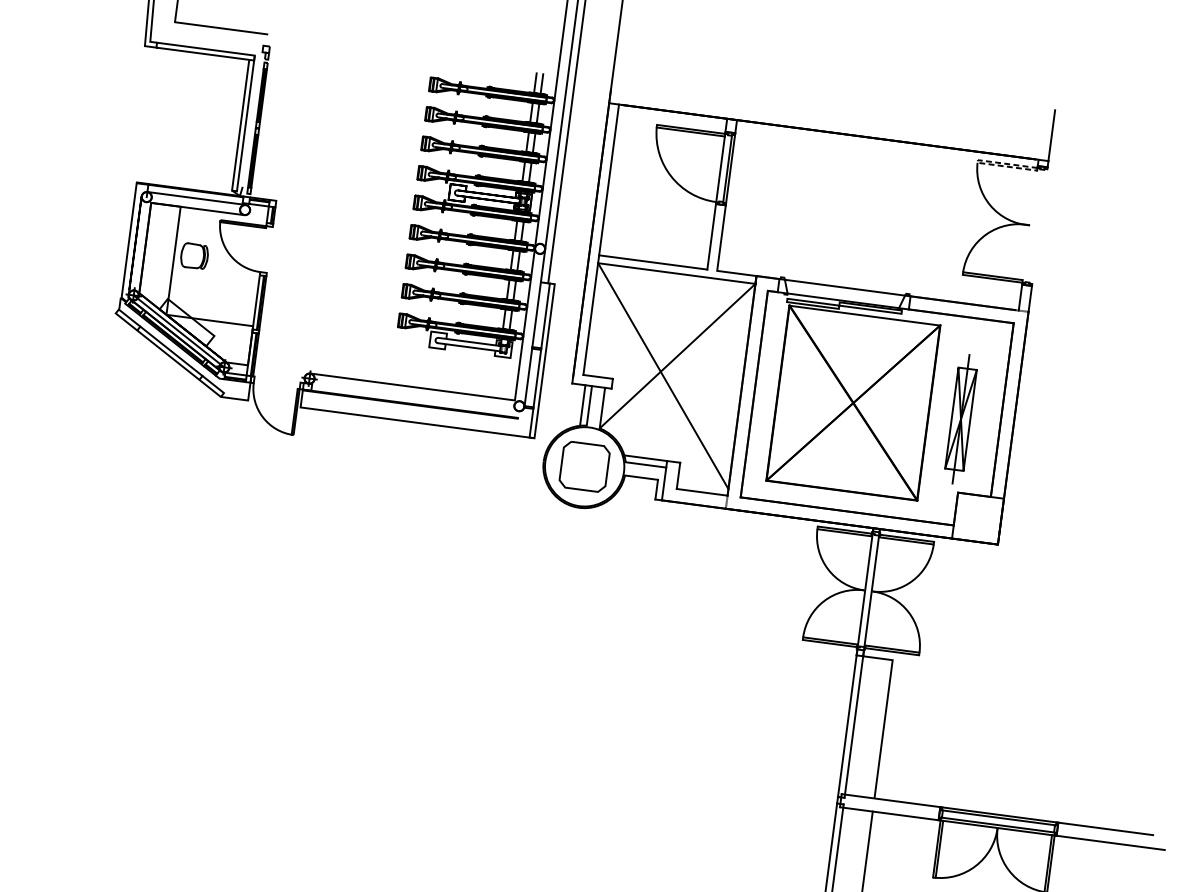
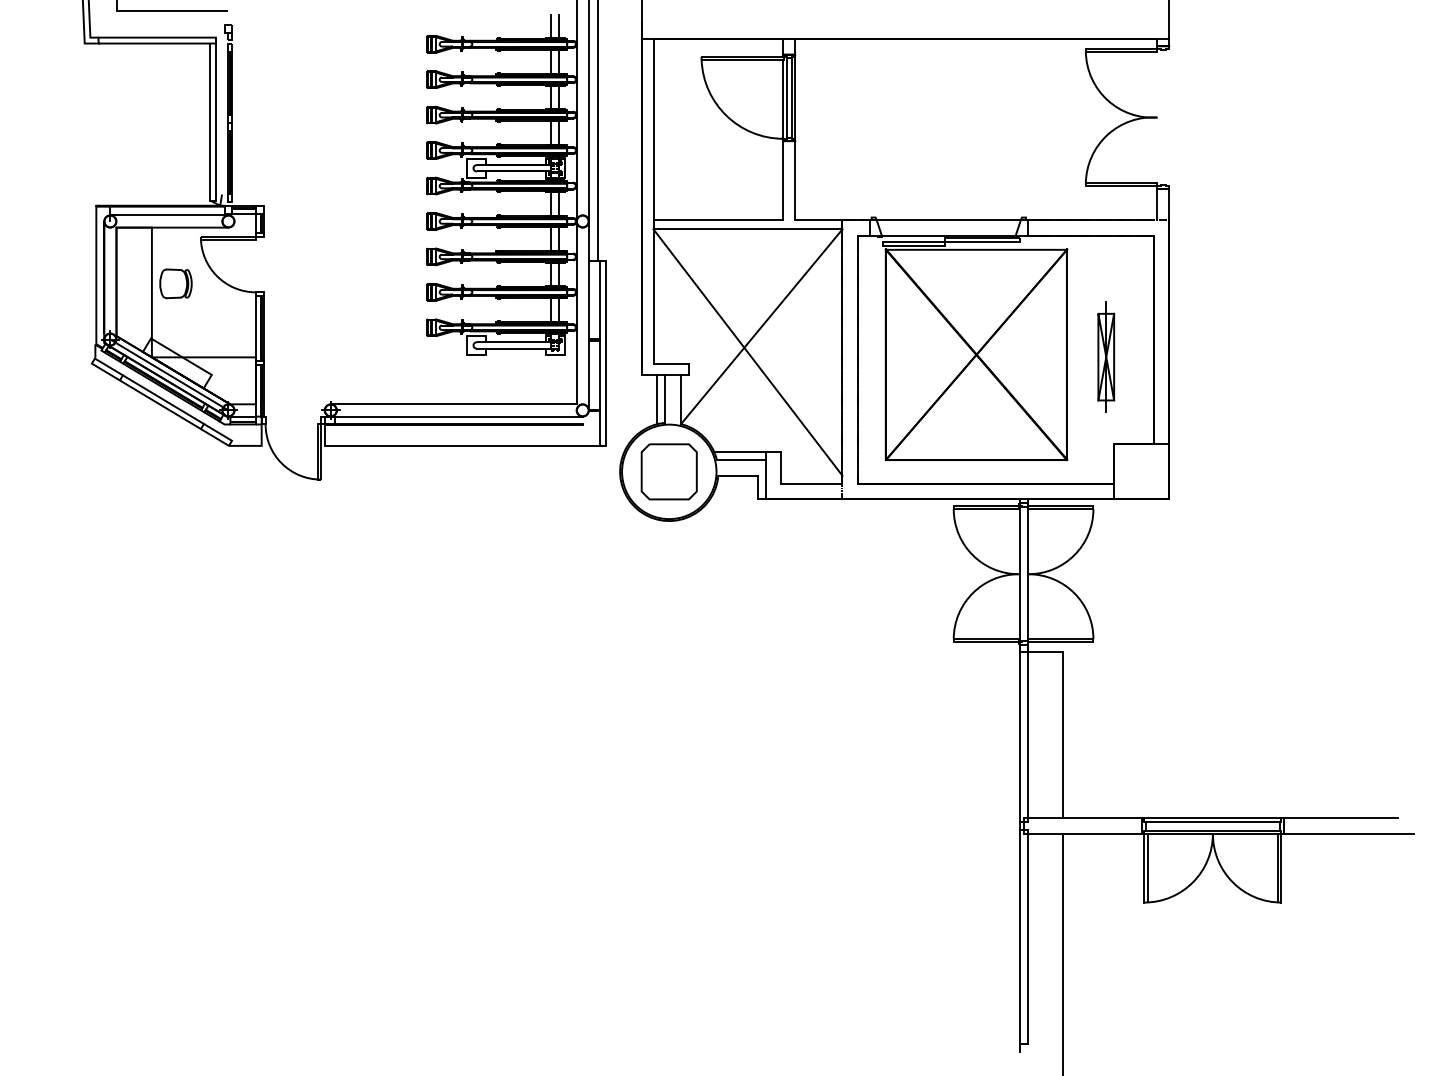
line: (977, 161) -> (1085, 50), dashed -> solid
line: (723, 168) -> (786, 97), added
line: (413, 397) -> (456, 416), added
part: (961, 418) -> (1106, 356), size x0.71

